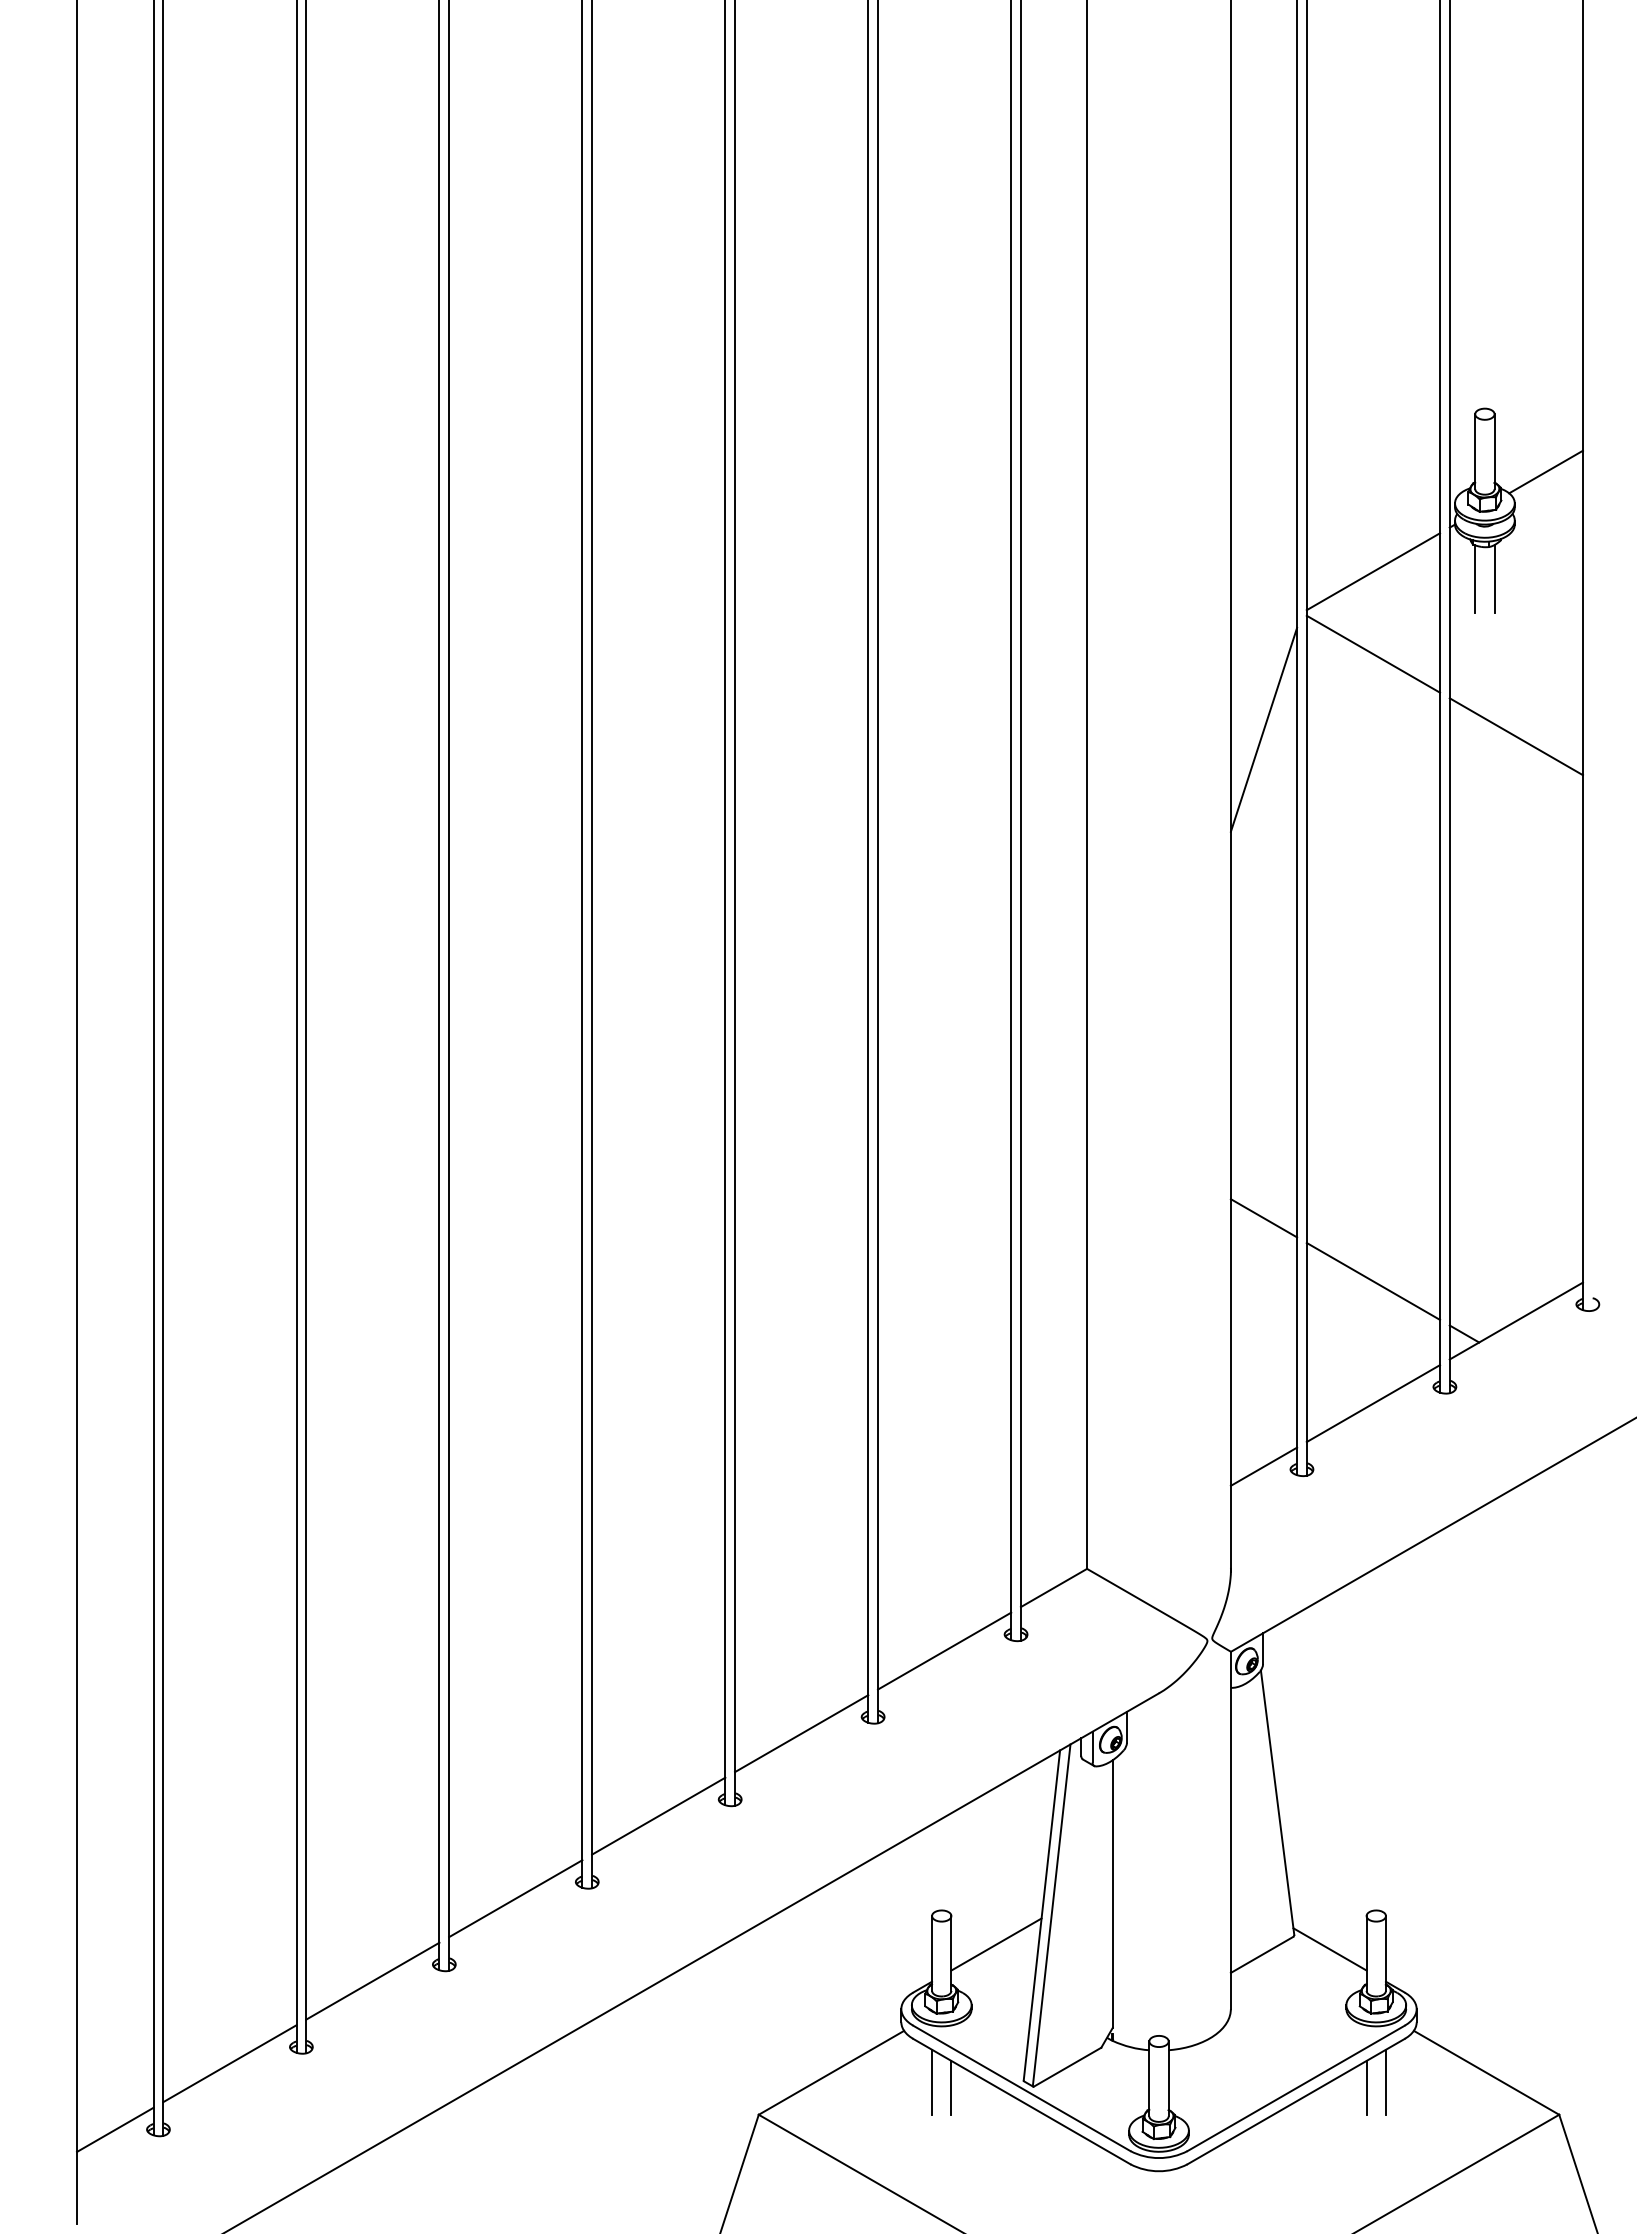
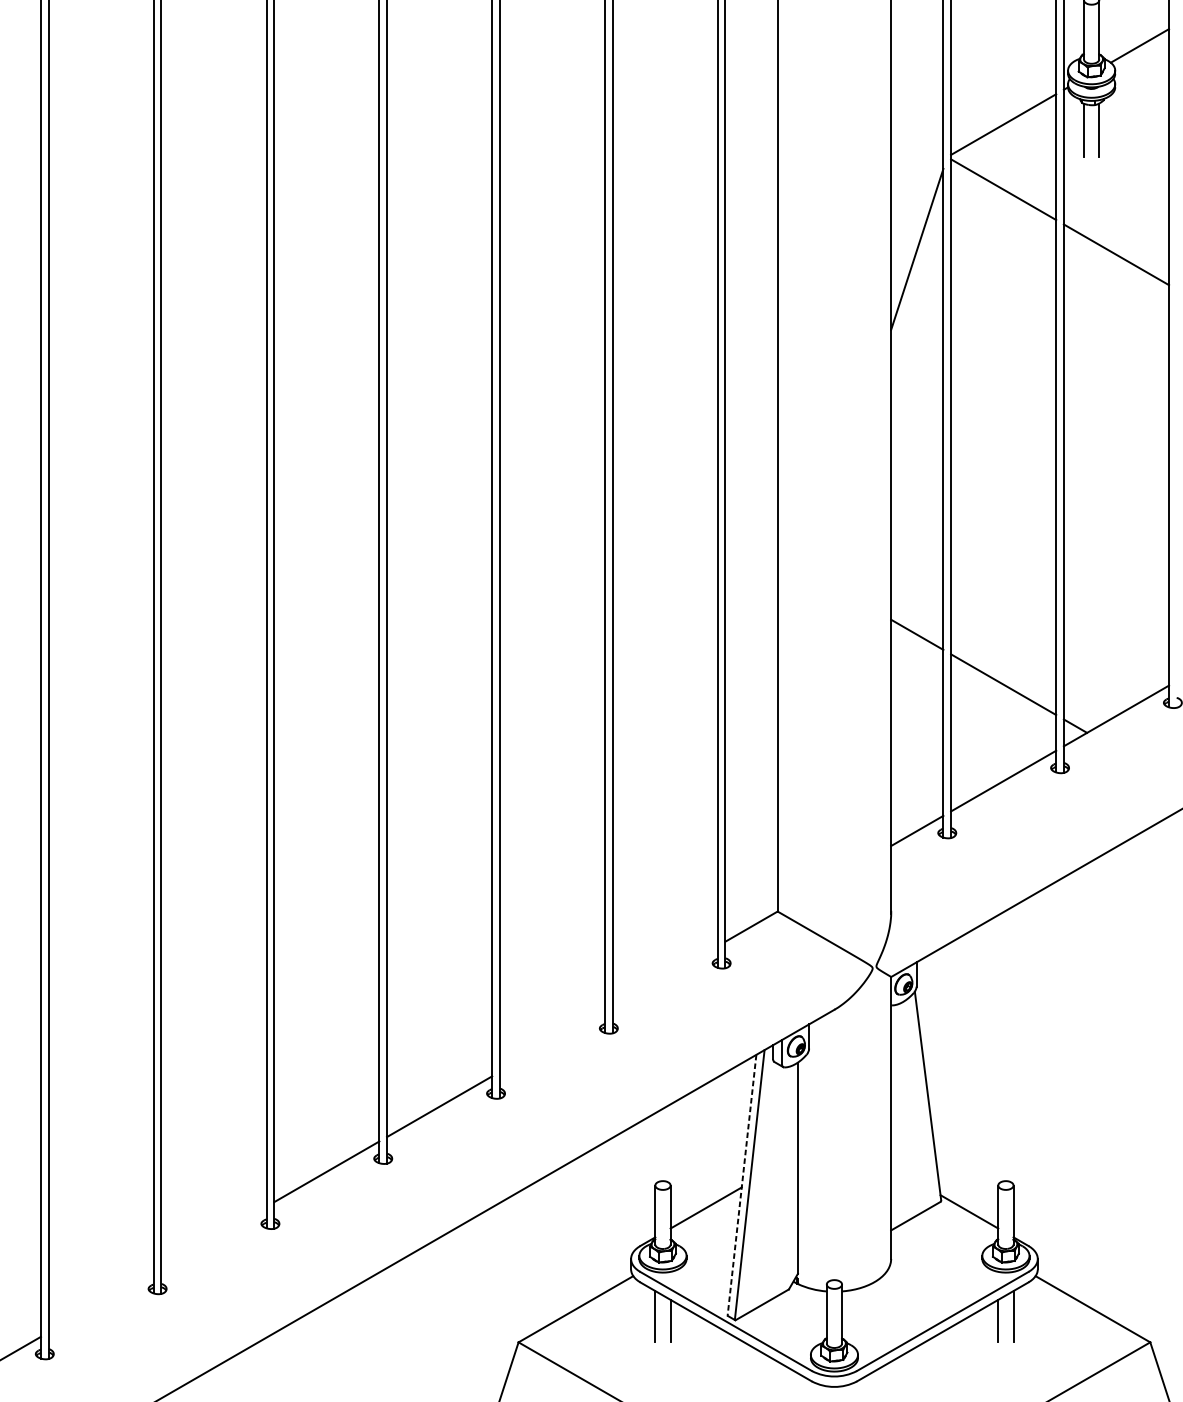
line: (944, 1650) -> (665, 975), removed
line: (801, 1733) -> (552, 1041), removed
line: (1041, 1915) -> (741, 1185), solid -> dashed
line: (372, 1980) -> (213, 1236), removed
line: (229, 2063) -> (100, 1301), removed

